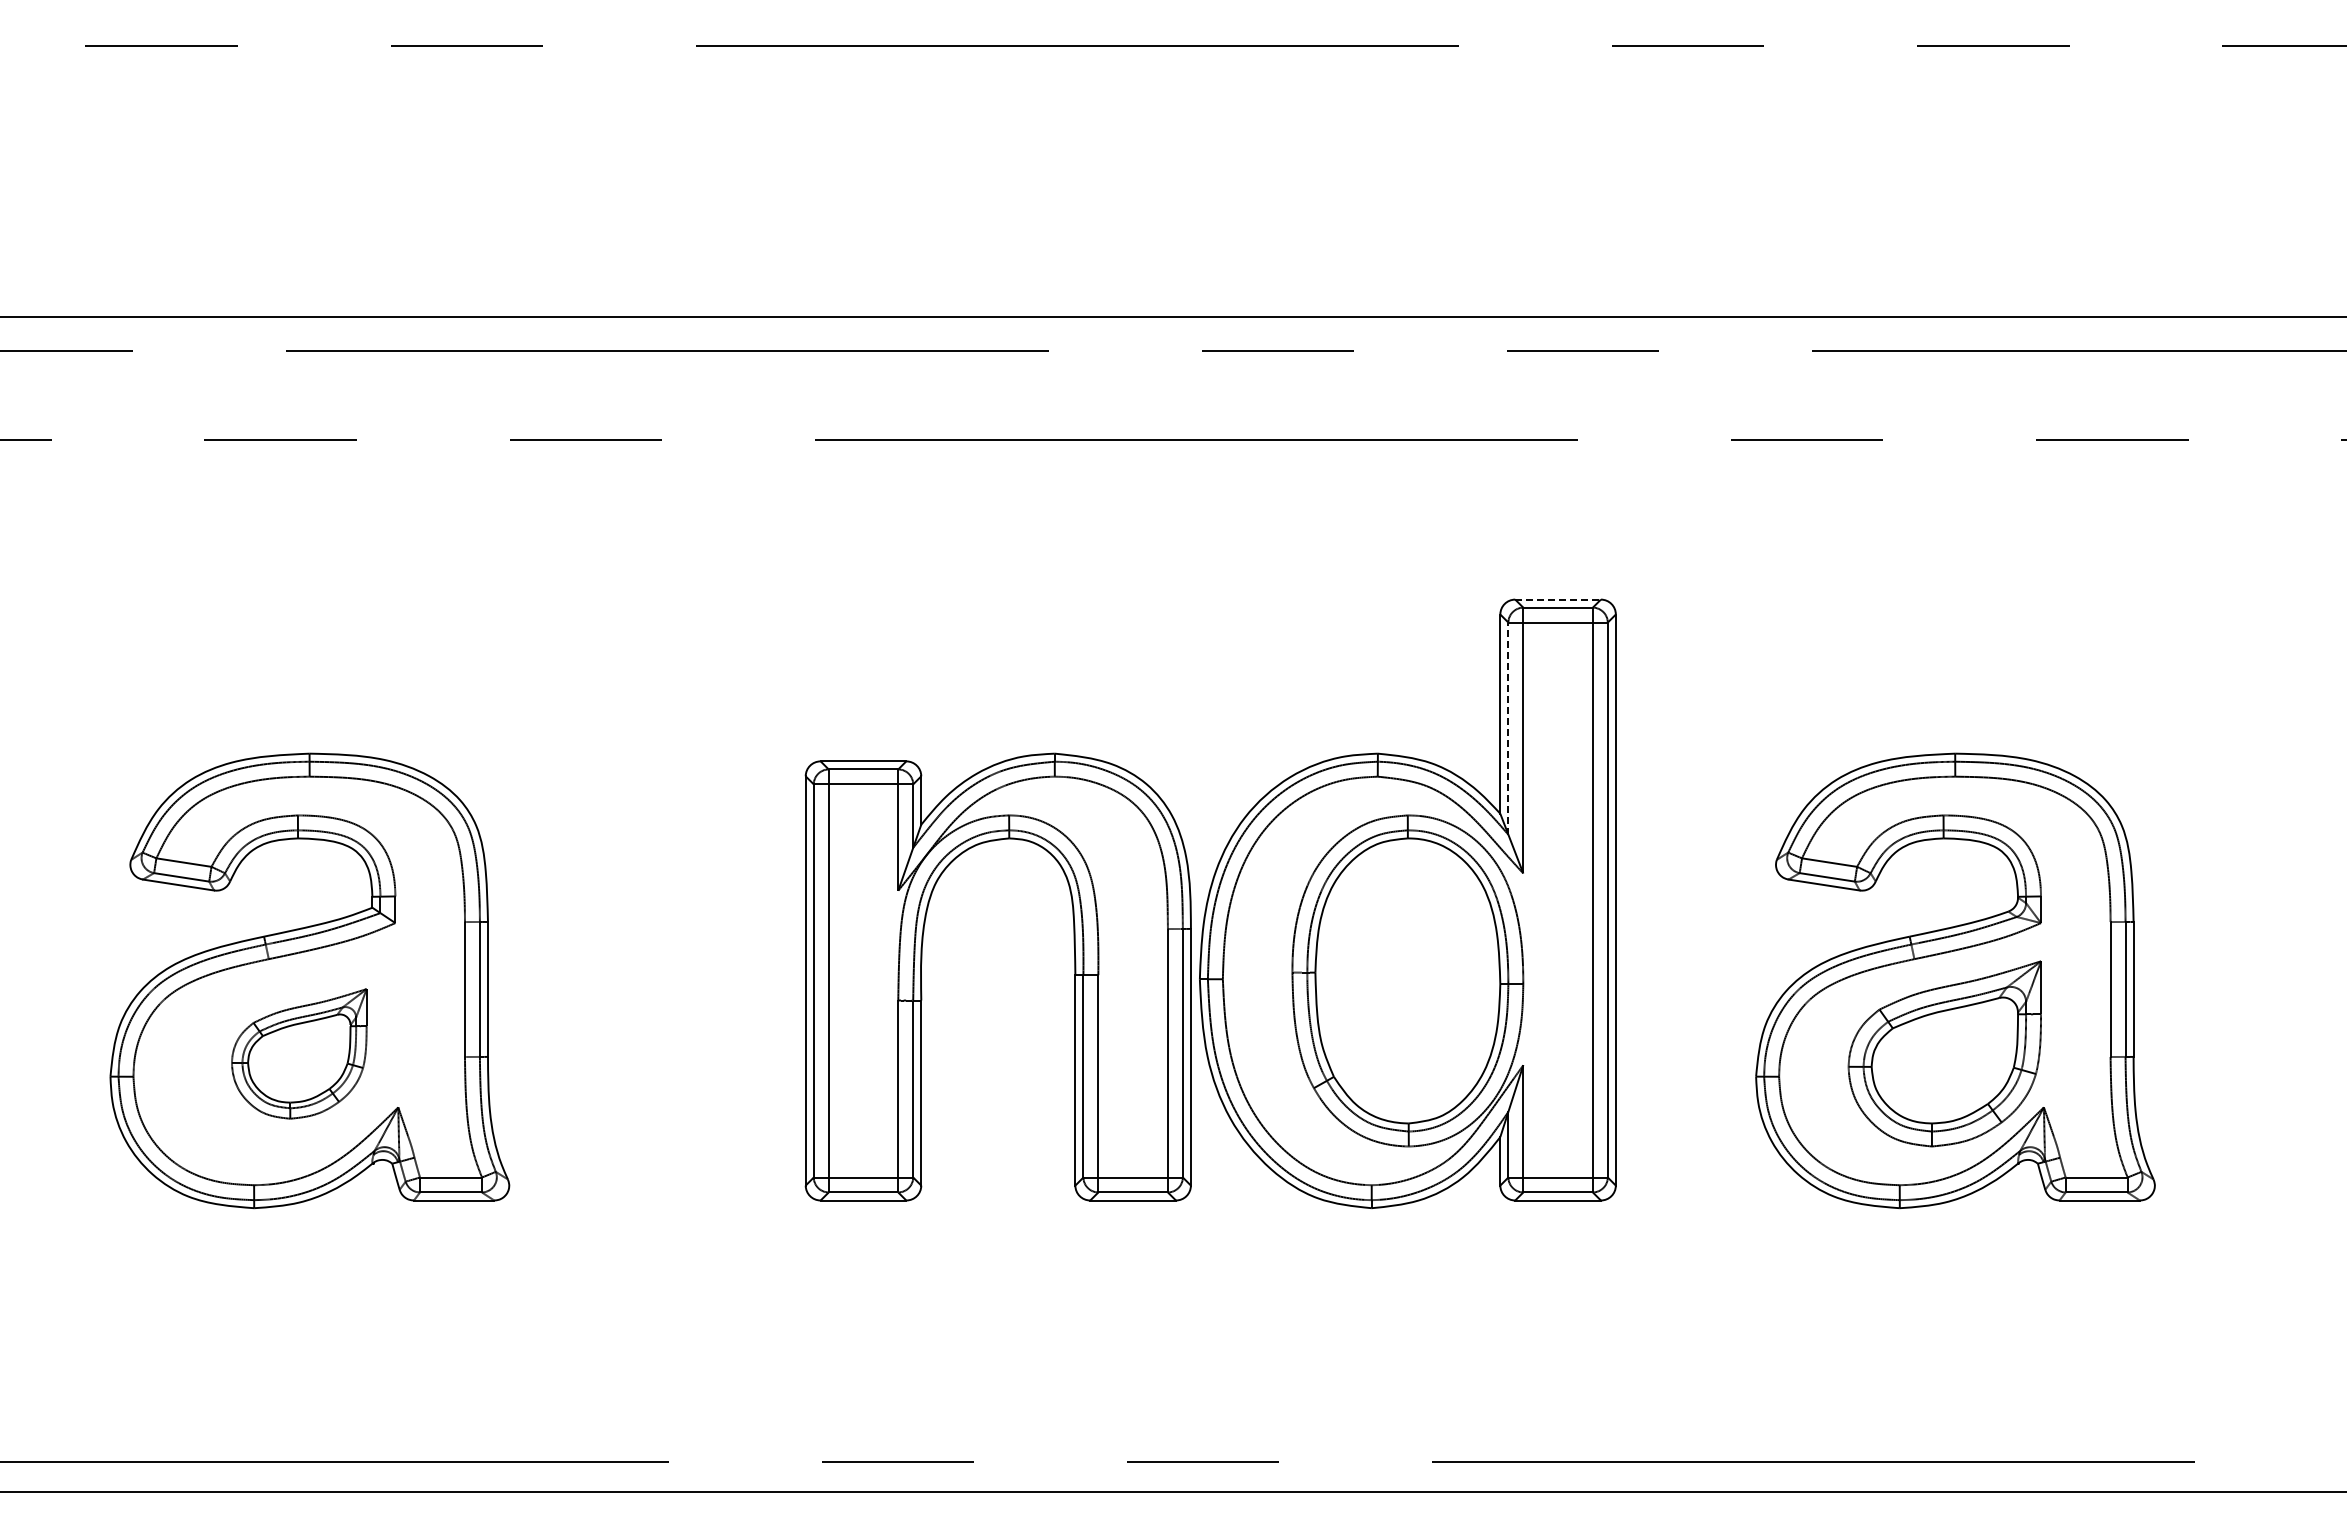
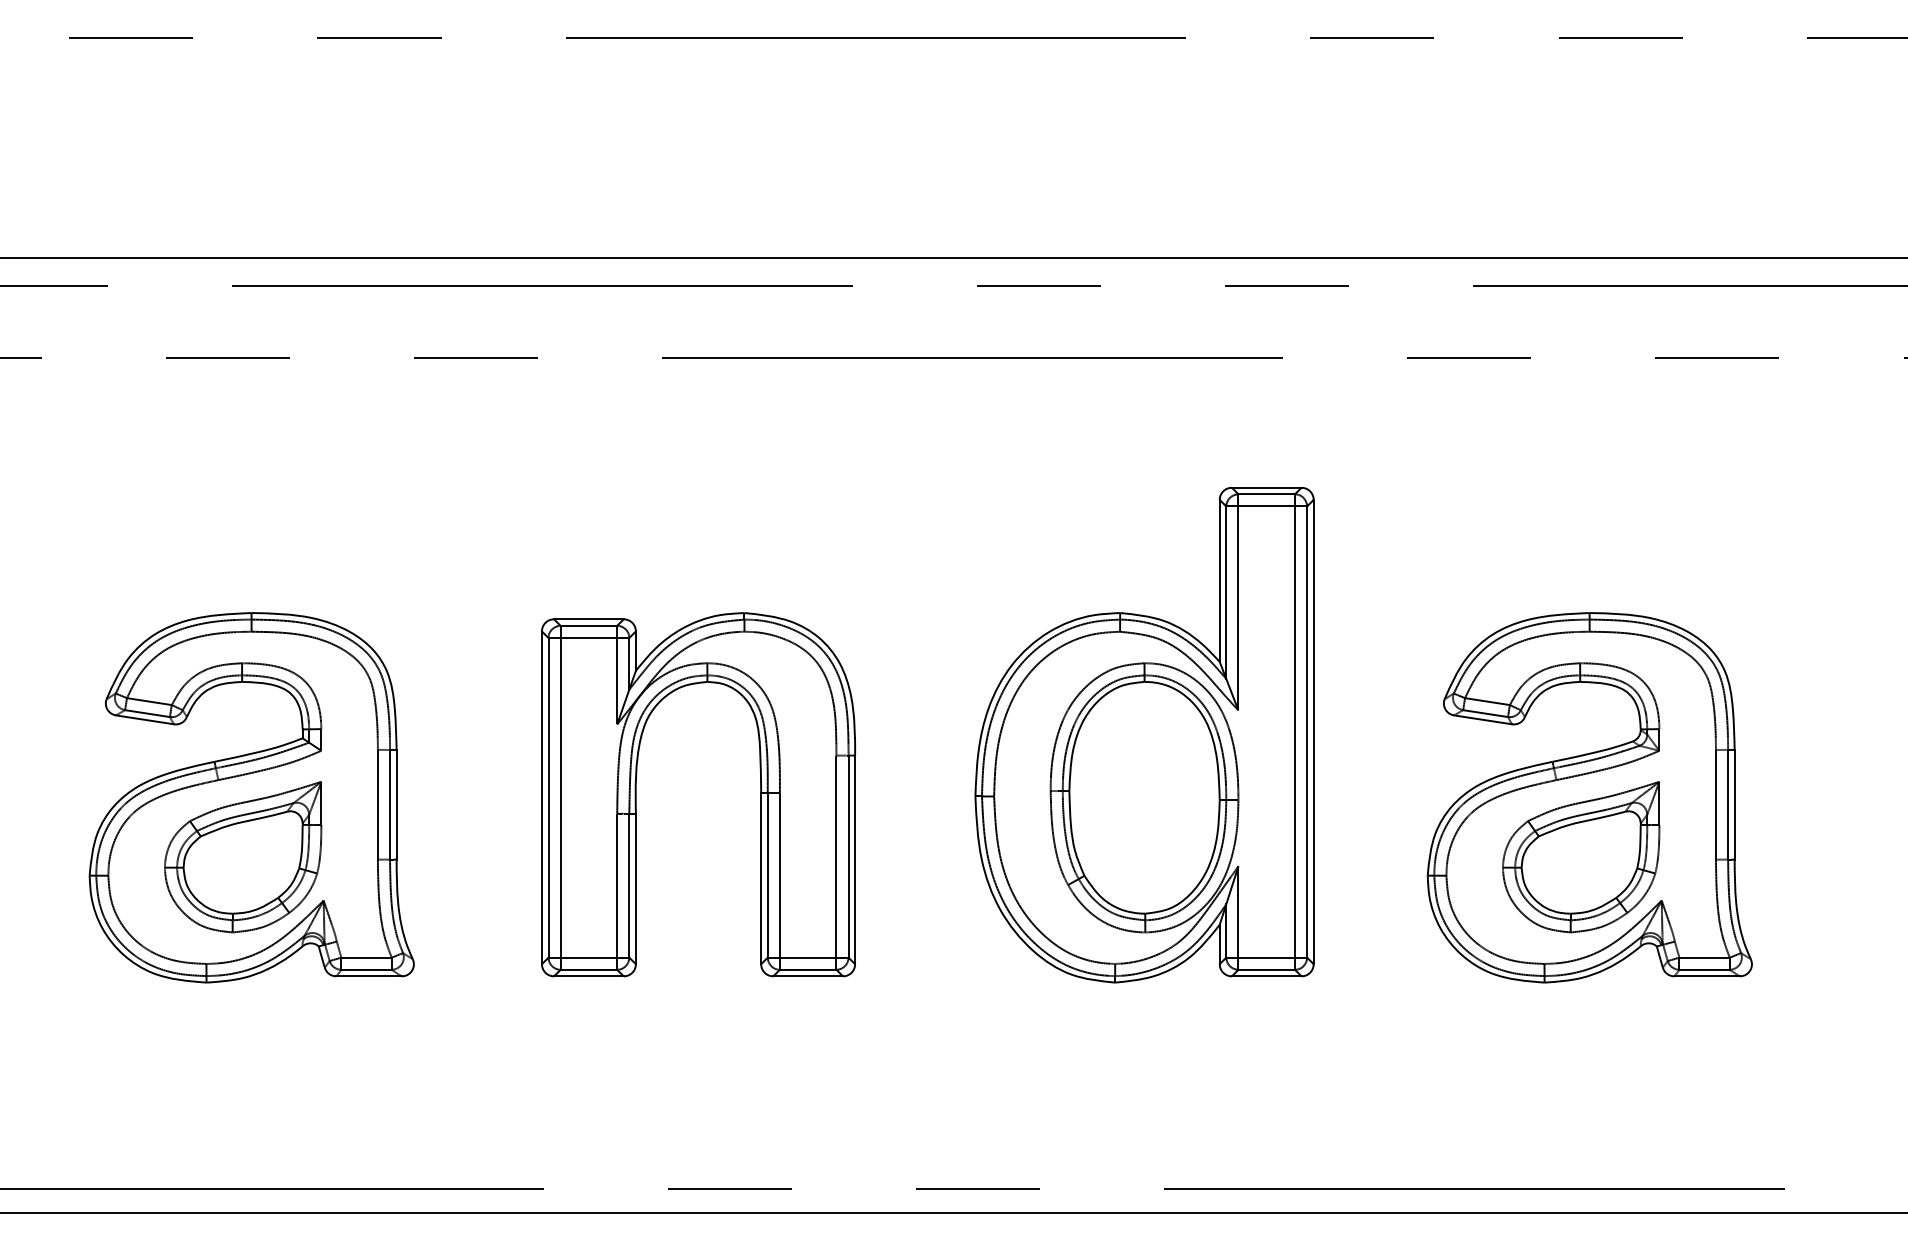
line: (1558, 599) -> (1267, 487), dashed -> solid
line: (1508, 728) -> (1226, 592), dashed -> solid
part: (921, 976) -> (636, 794), moved
part: (299, 1053) -> (243, 856), size x1.43

